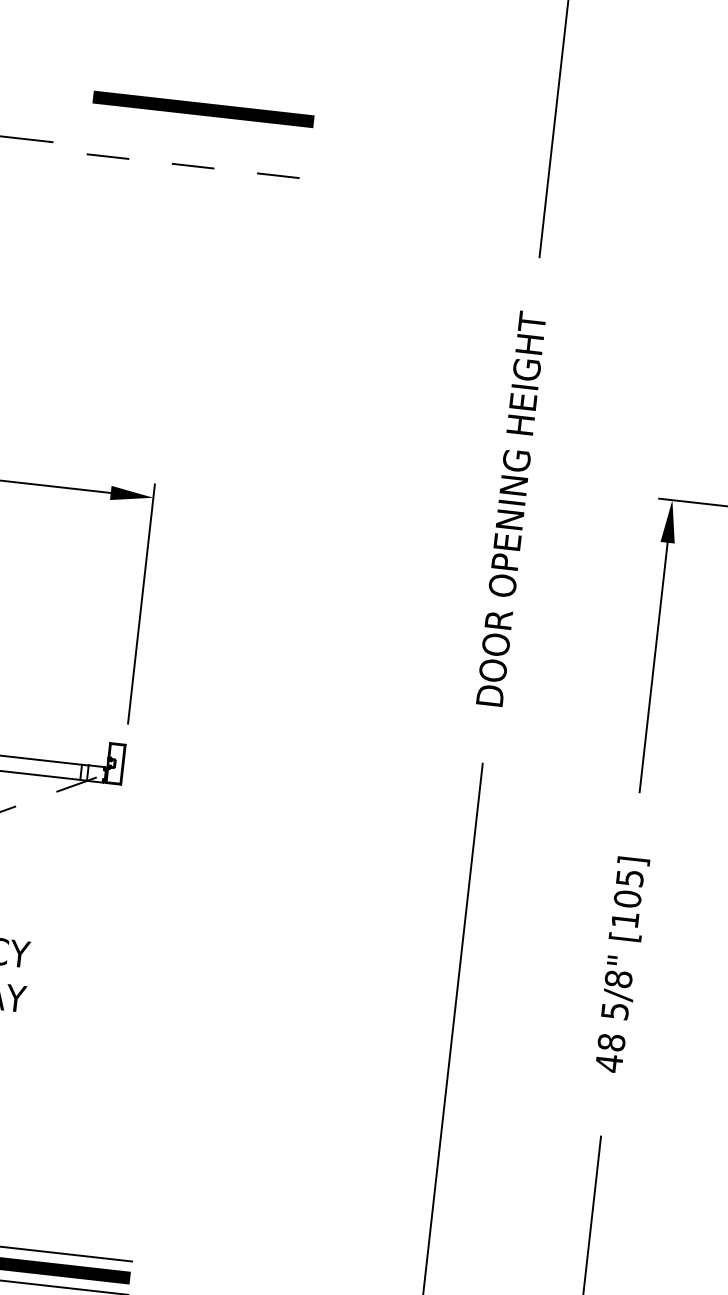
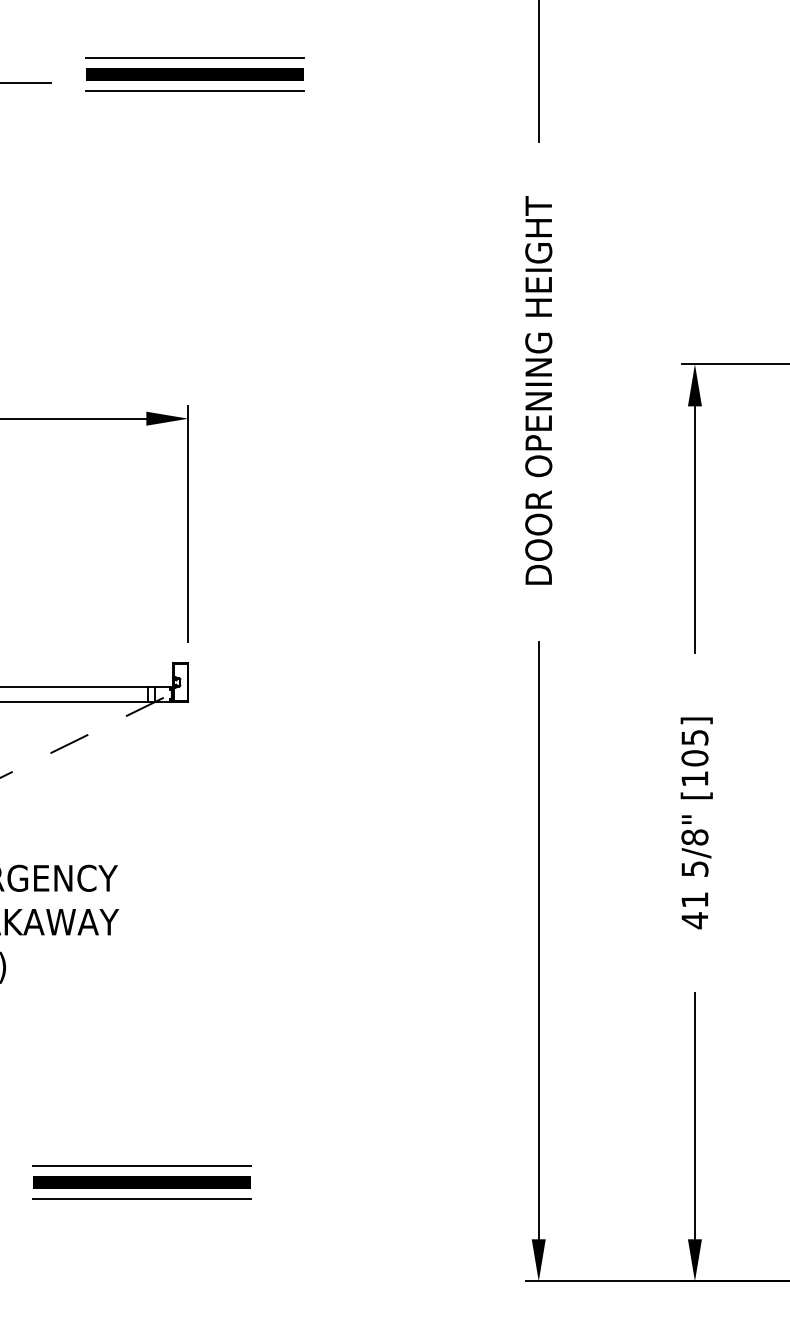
line: (203, 109) -> (194, 74), moved
line: (200, 132) -> (194, 57), added
line: (197, 166) -> (195, 90), dashed -> solid
text: (611, 1041) -> (694, 899), 48 -> 41

